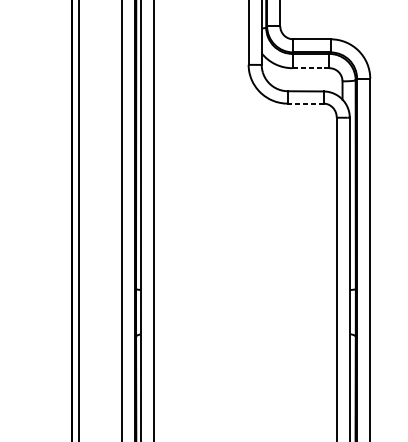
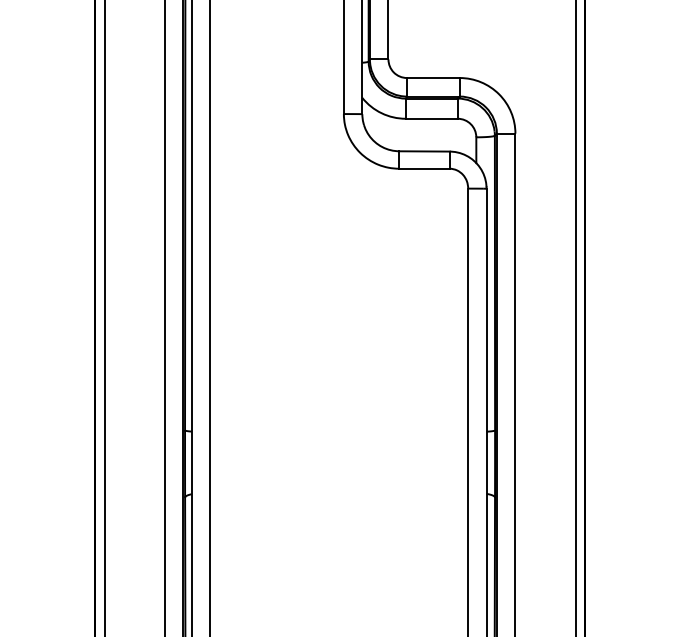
line: (310, 68) -> (431, 118), dashed -> solid
line: (305, 103) -> (423, 168), dashed -> solid

